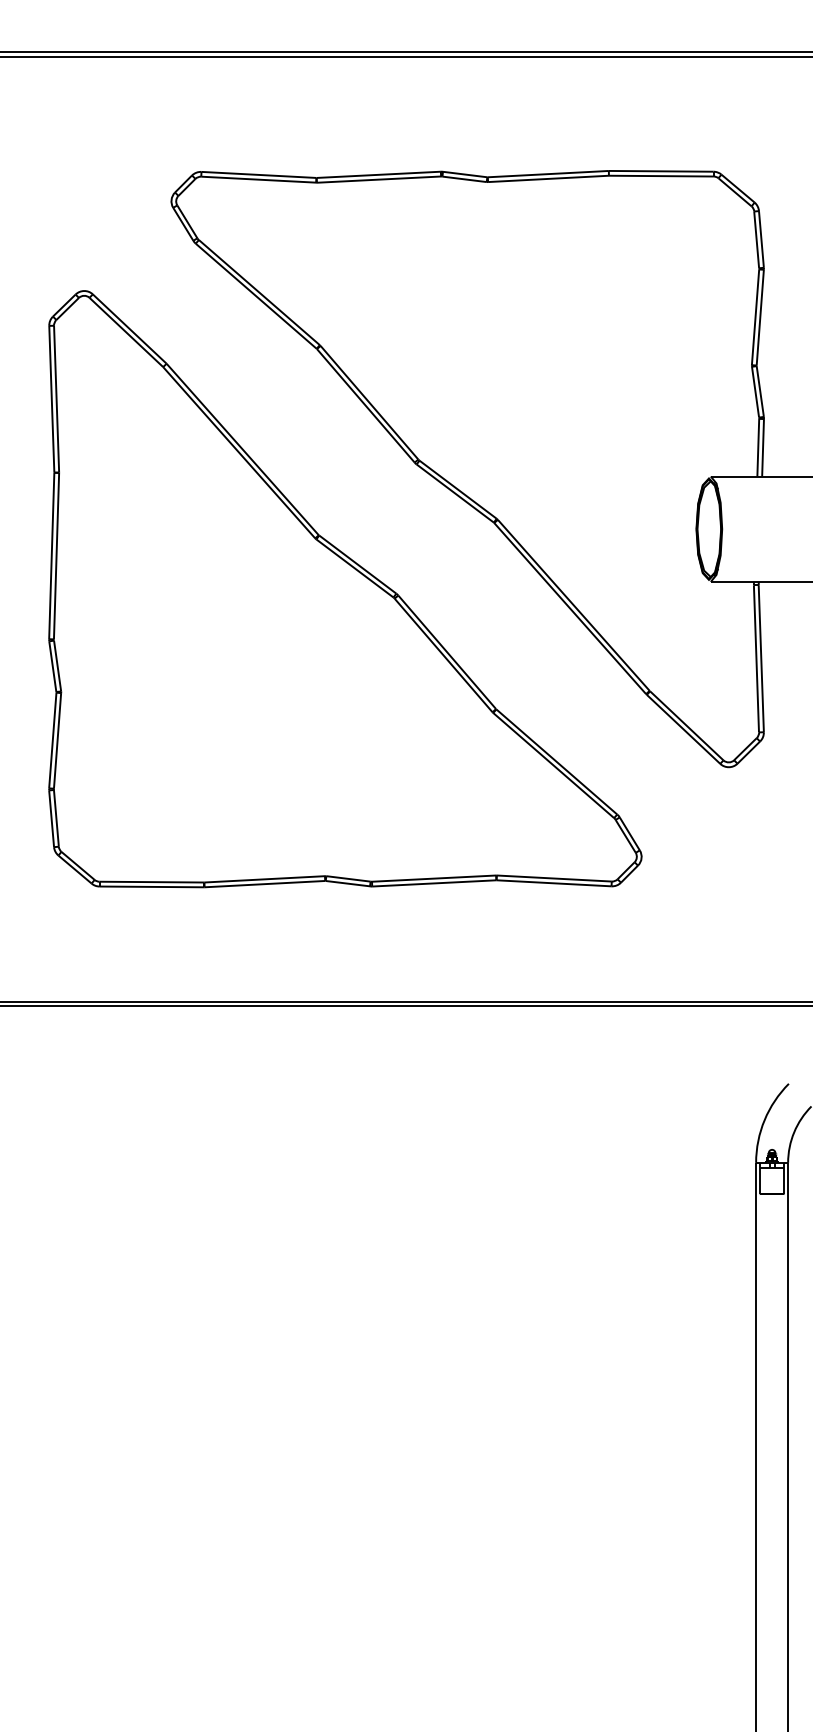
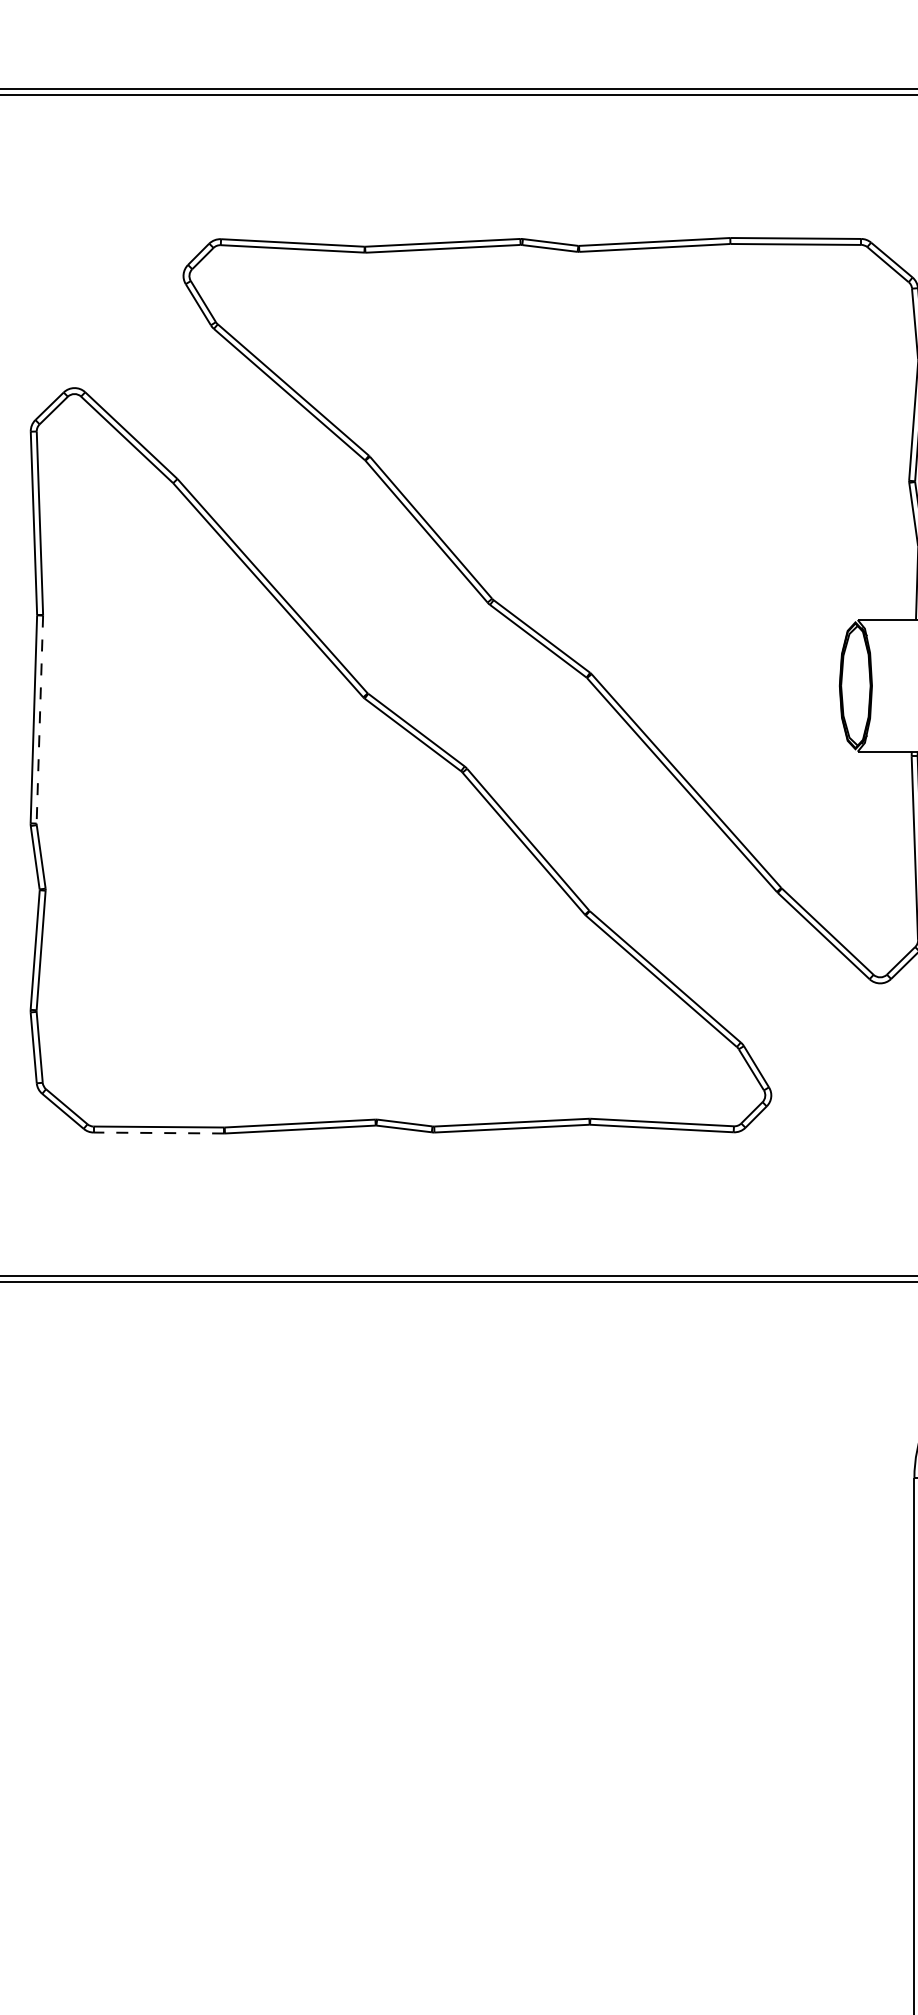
line: (56, 556) -> (39, 719), solid -> dashed
line: (151, 886) -> (158, 1132), solid -> dashed

